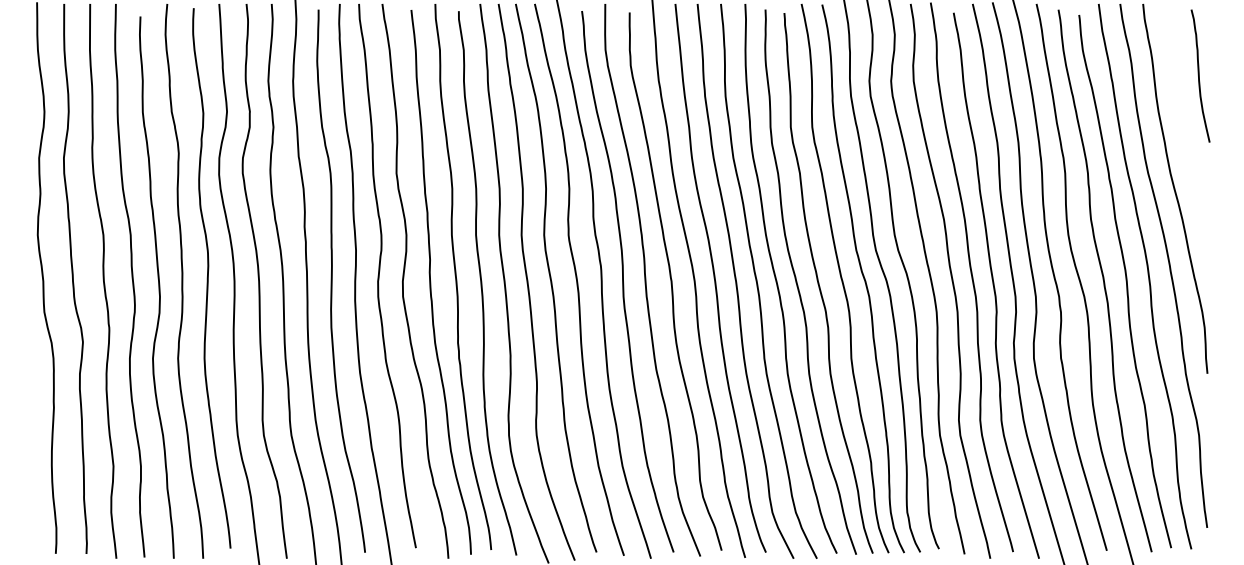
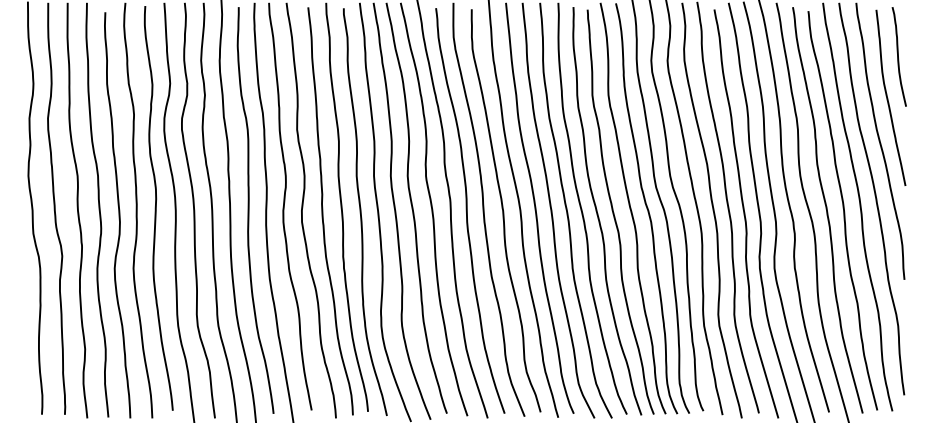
curve: (1186, 131) -> (888, 98), added

